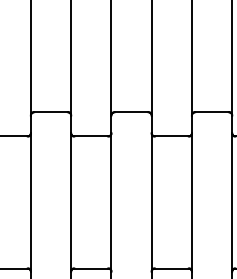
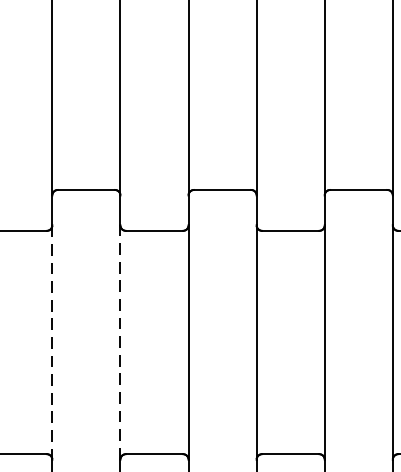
line: (71, 201) -> (121, 340), solid -> dashed
line: (30, 202) -> (51, 342), solid -> dashed

